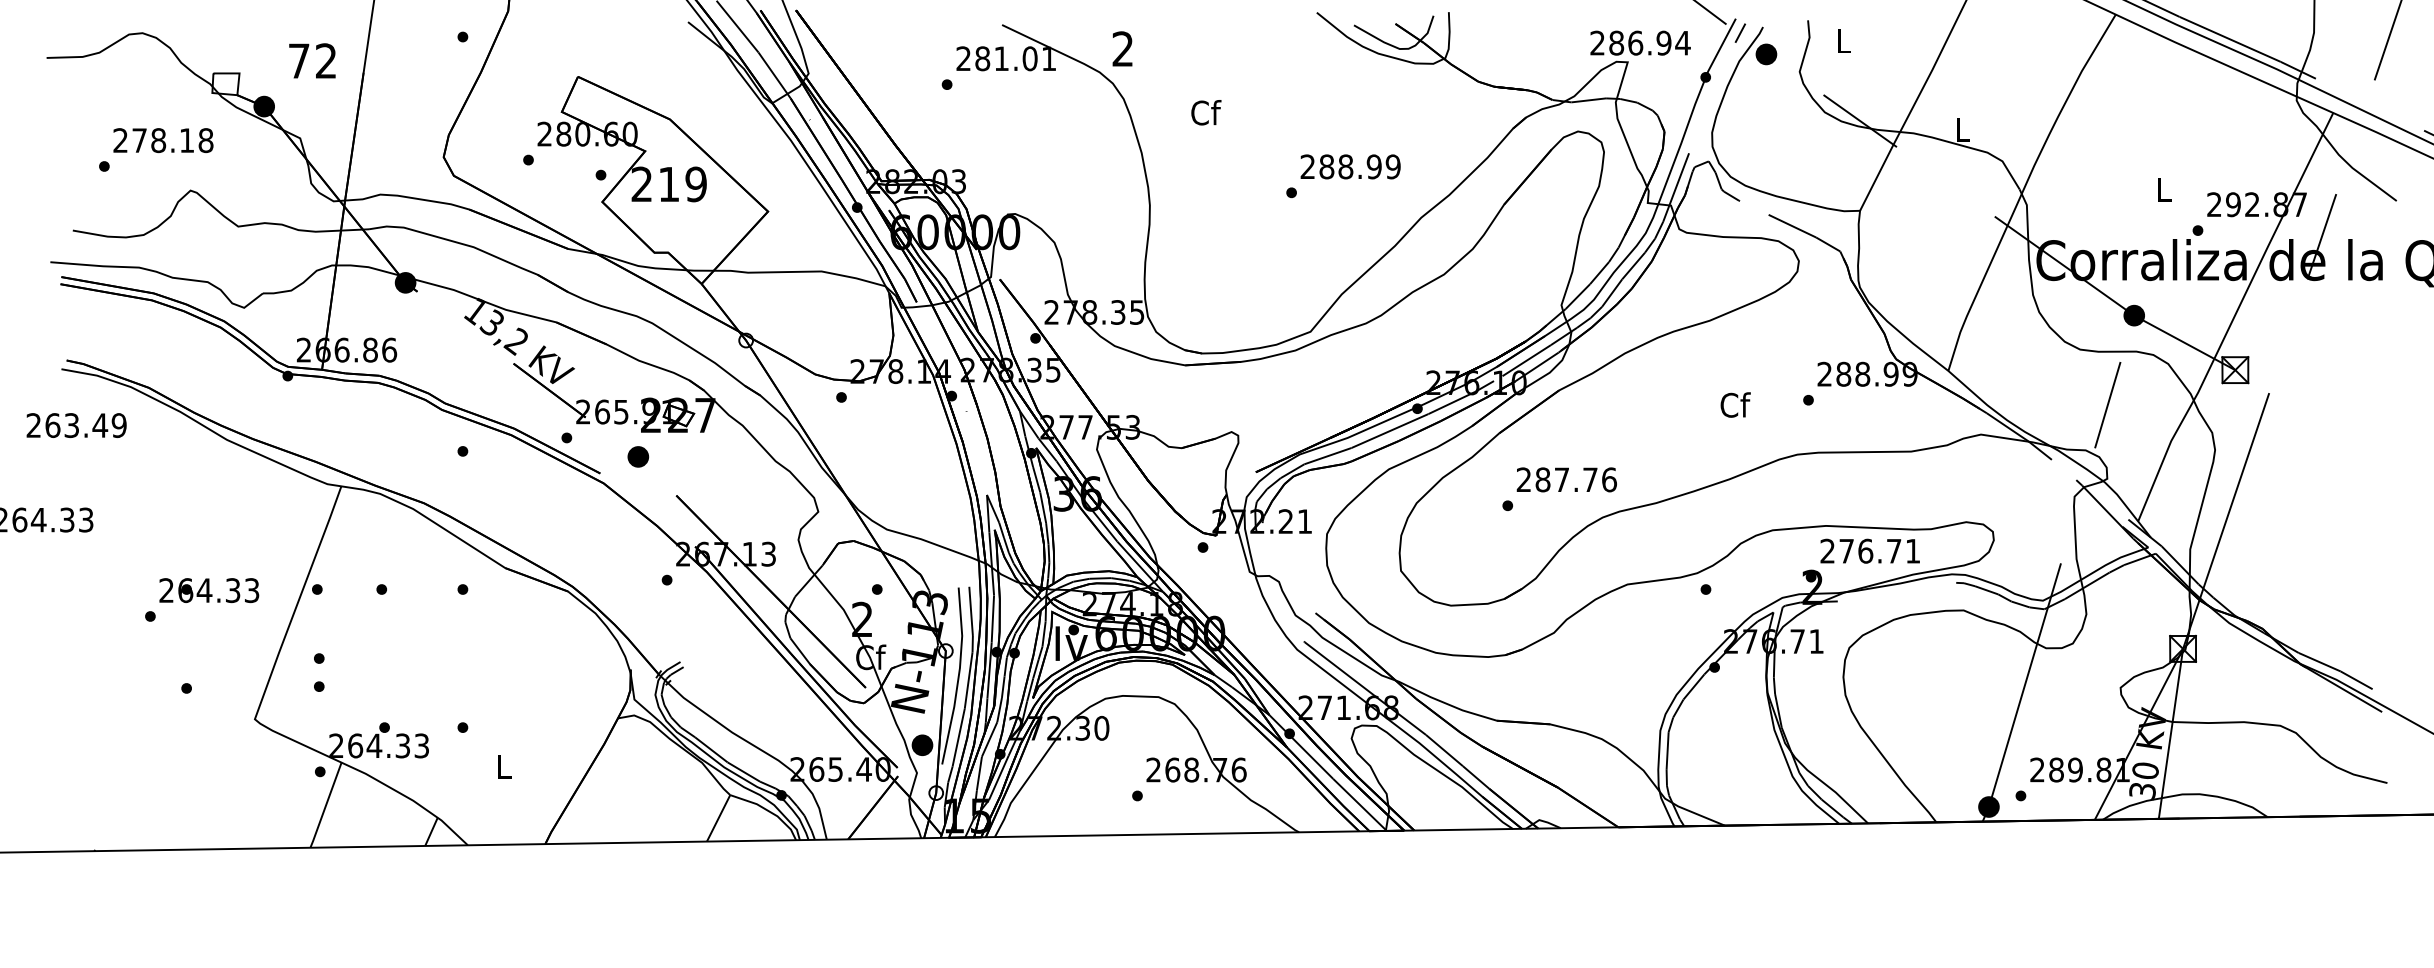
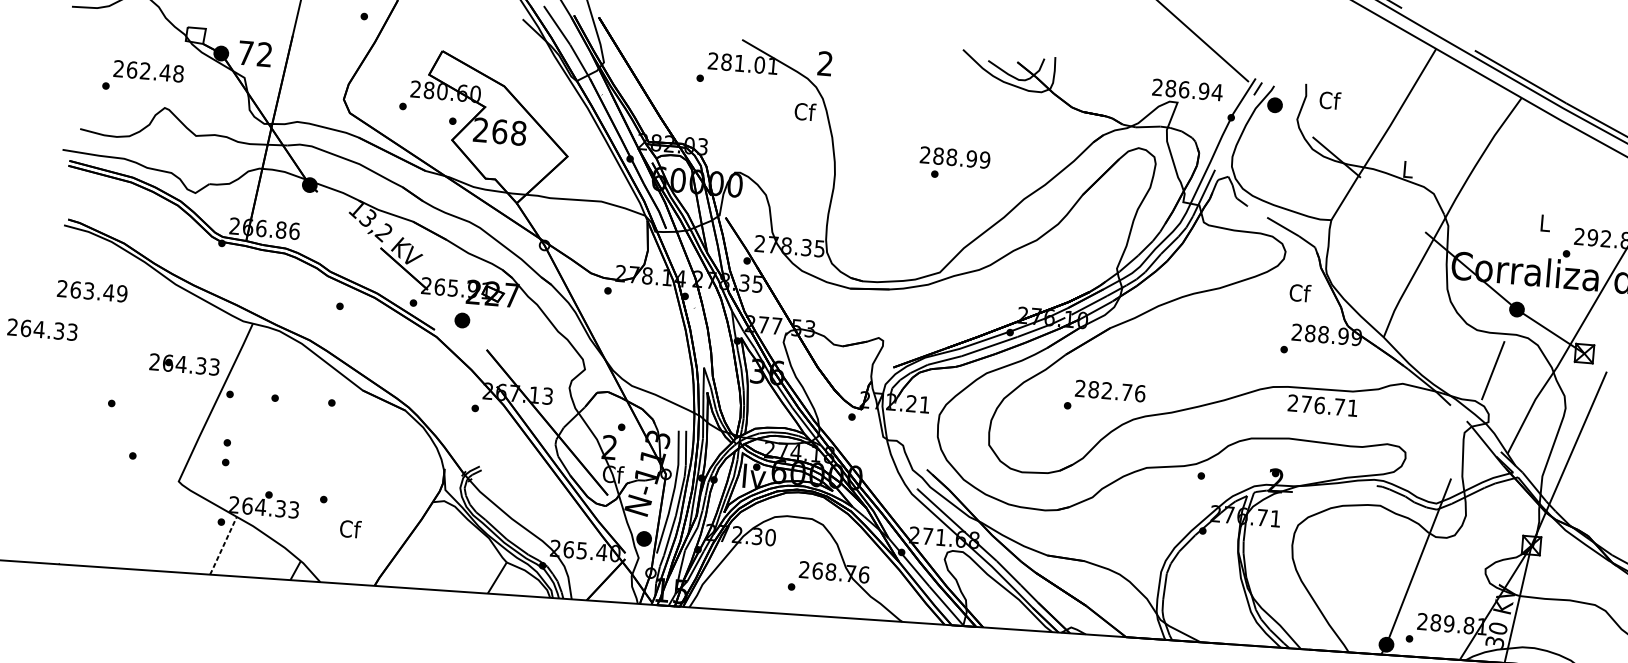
text: (1844, 40) -> (1330, 100), L -> Cf
text: (312, 60) -> (255, 53), moved
text: (1206, 112) -> (805, 111), moved
text: (163, 140) -> (148, 71), 278.18 -> 262.48
text: (1350, 166) -> (955, 157), moved
text: (682, 184) -> (509, 132), 219 -> 268
text: (1735, 404) -> (1300, 292), moved
text: (76, 425) -> (92, 291), moved
text: (1561, 479) -> (1106, 390), 287.76 -> 282.76
text: (1869, 550) -> (1322, 405), moved
text: (209, 590) -> (184, 364), moved
text: (504, 766) -> (350, 529), L -> Cf
line: (326, 805) -> (223, 546), solid -> dashed

